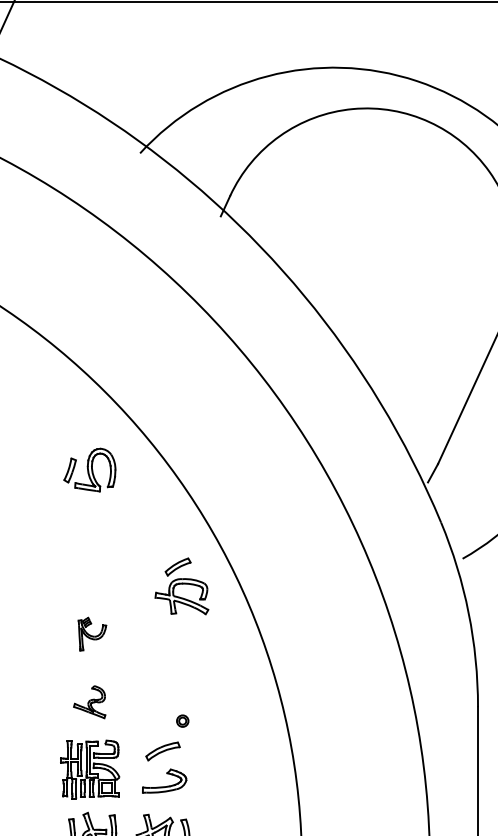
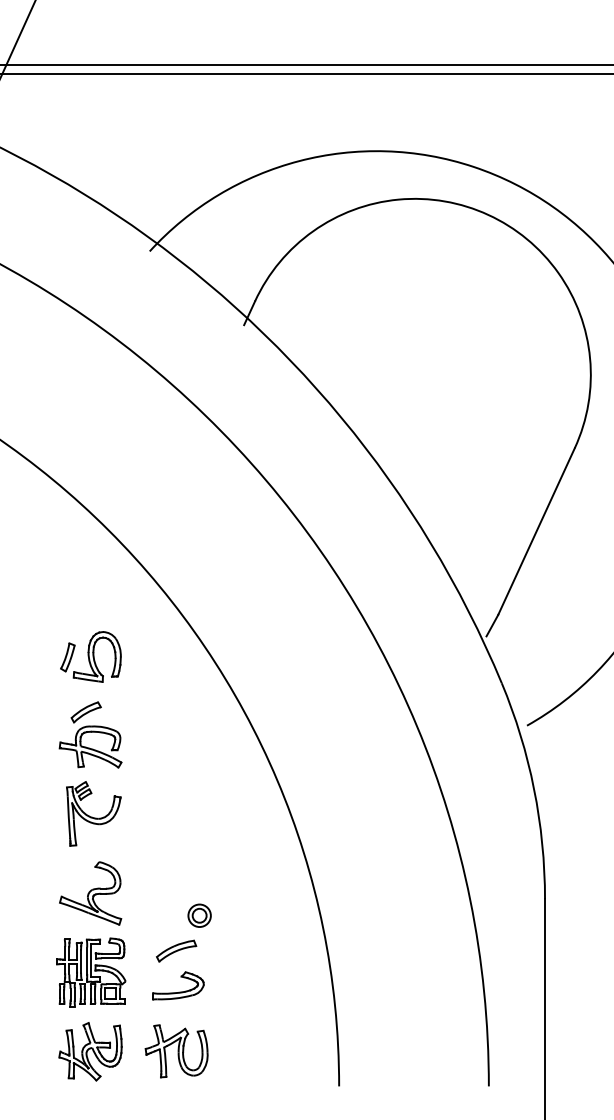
part: (89, 469) -> (90, 656), moved
part: (181, 585) -> (90, 734), moved
part: (92, 633) -> (93, 813), size x1.67
part: (89, 702) -> (90, 893), size x1.67
part: (182, 721) -> (199, 915), size x1.67

